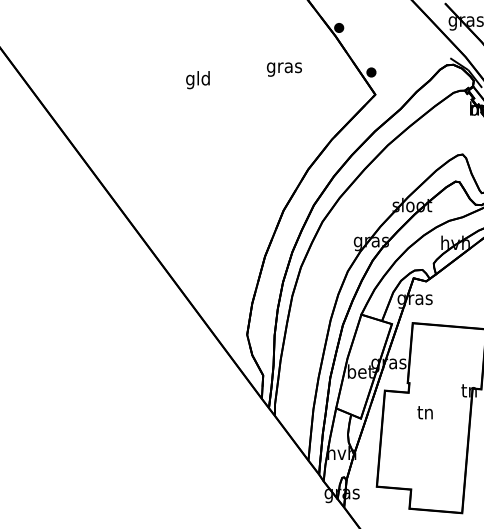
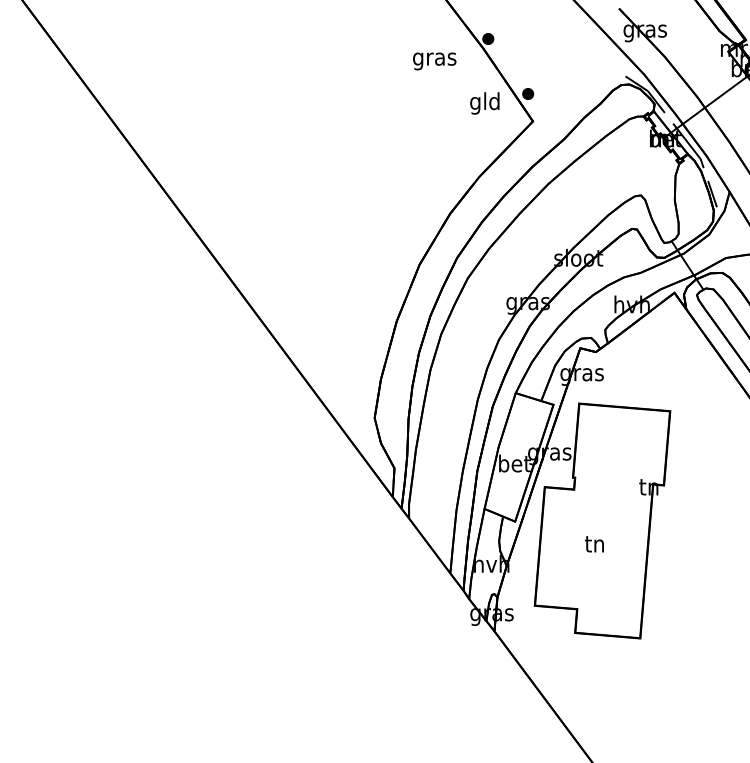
text: (284, 69) -> (434, 61), moved
text: (197, 80) -> (484, 103), moved
text: (424, 412) -> (593, 544), moved

